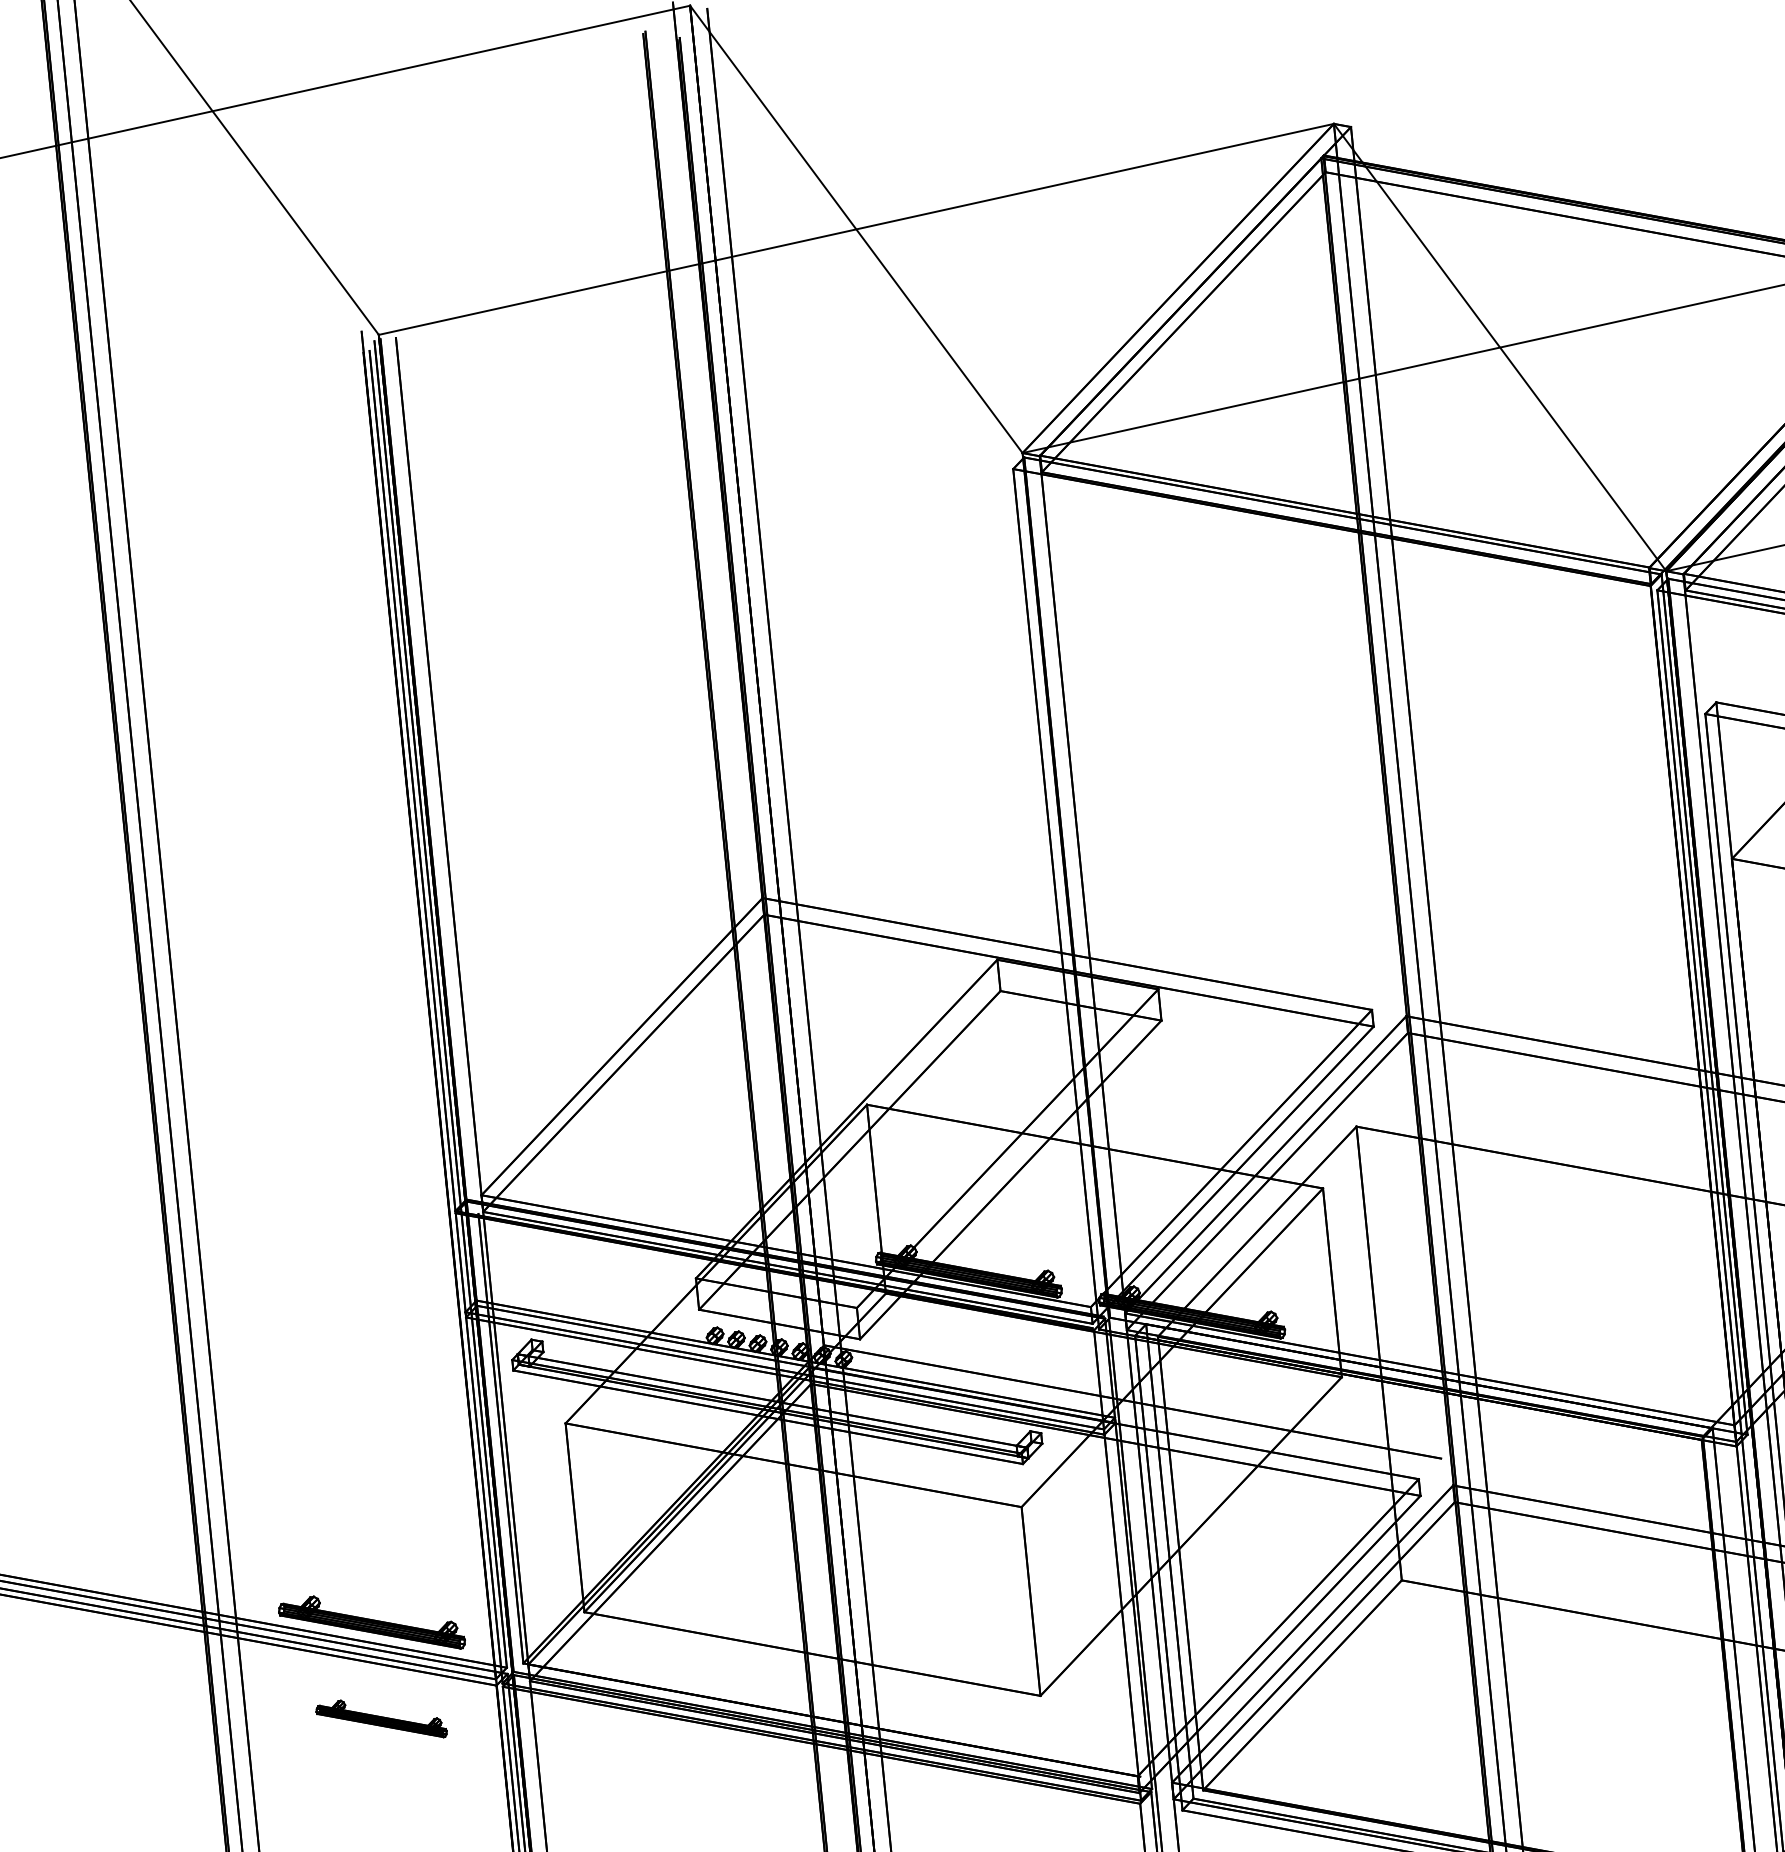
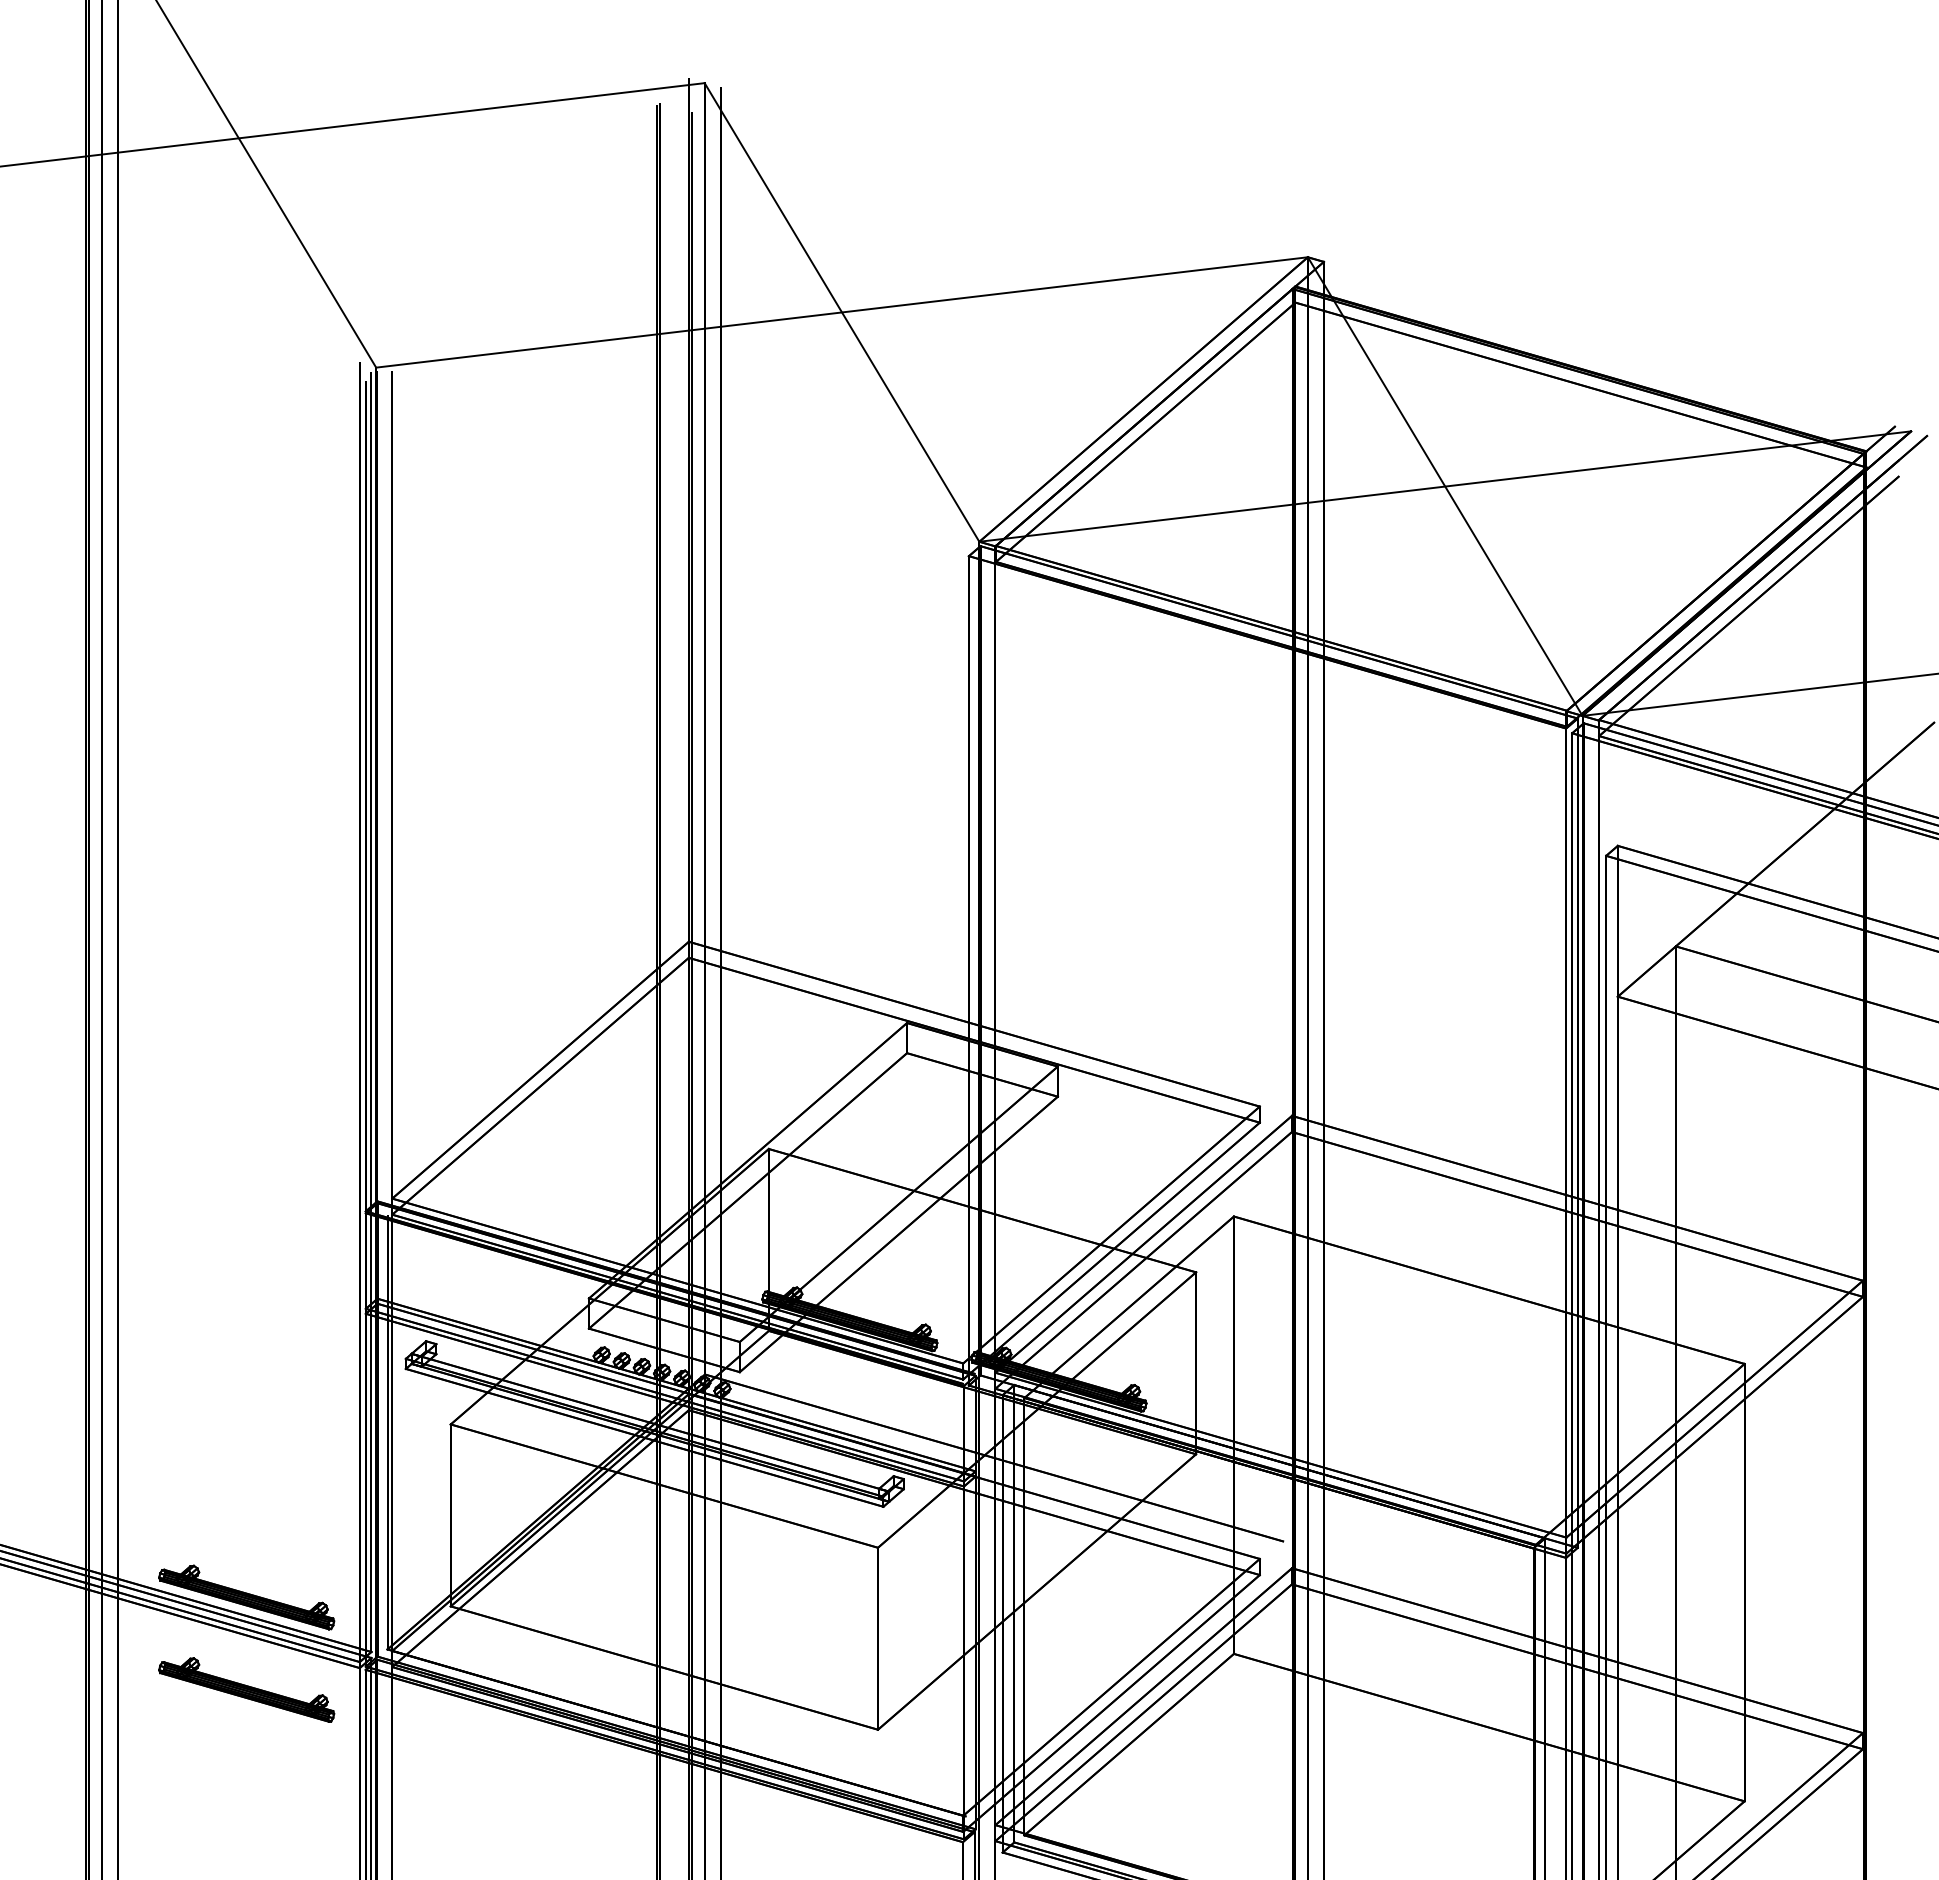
part: (381, 1719) -> (246, 1689), size x1.43

